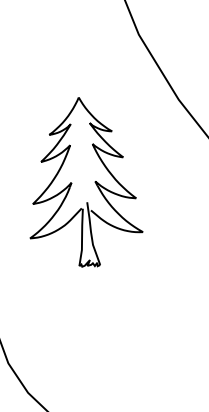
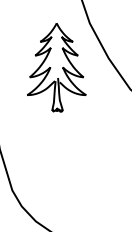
part: (83, 182) -> (56, 67), moved

